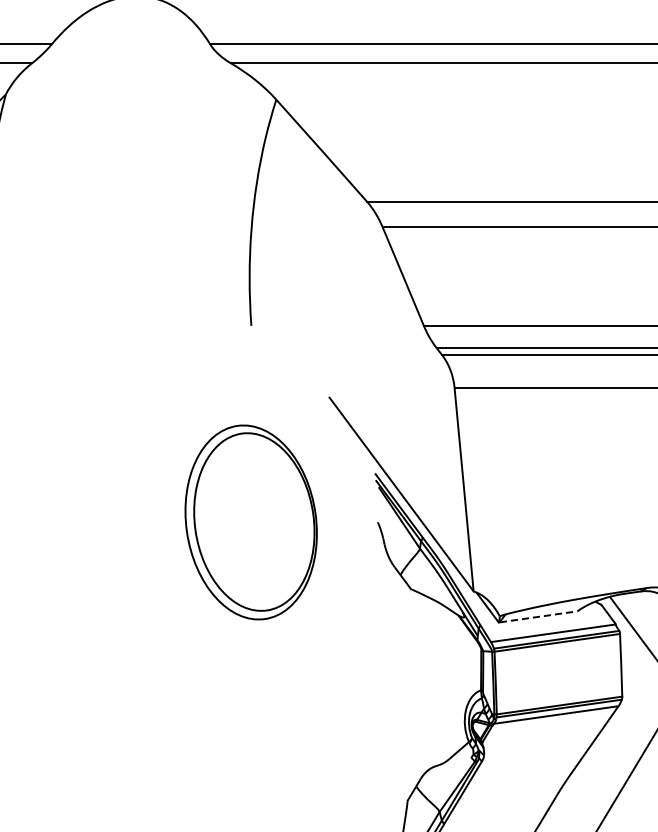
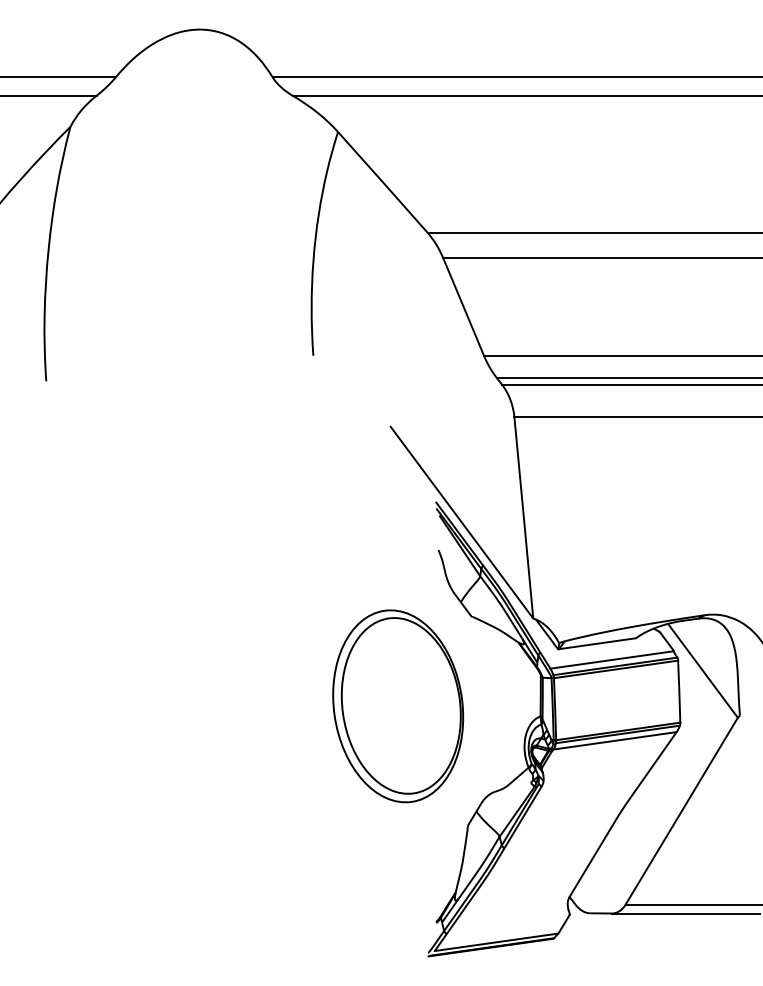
part: (251, 522) -> (398, 706), moved
line: (538, 616) -> (597, 643), dashed -> solid

